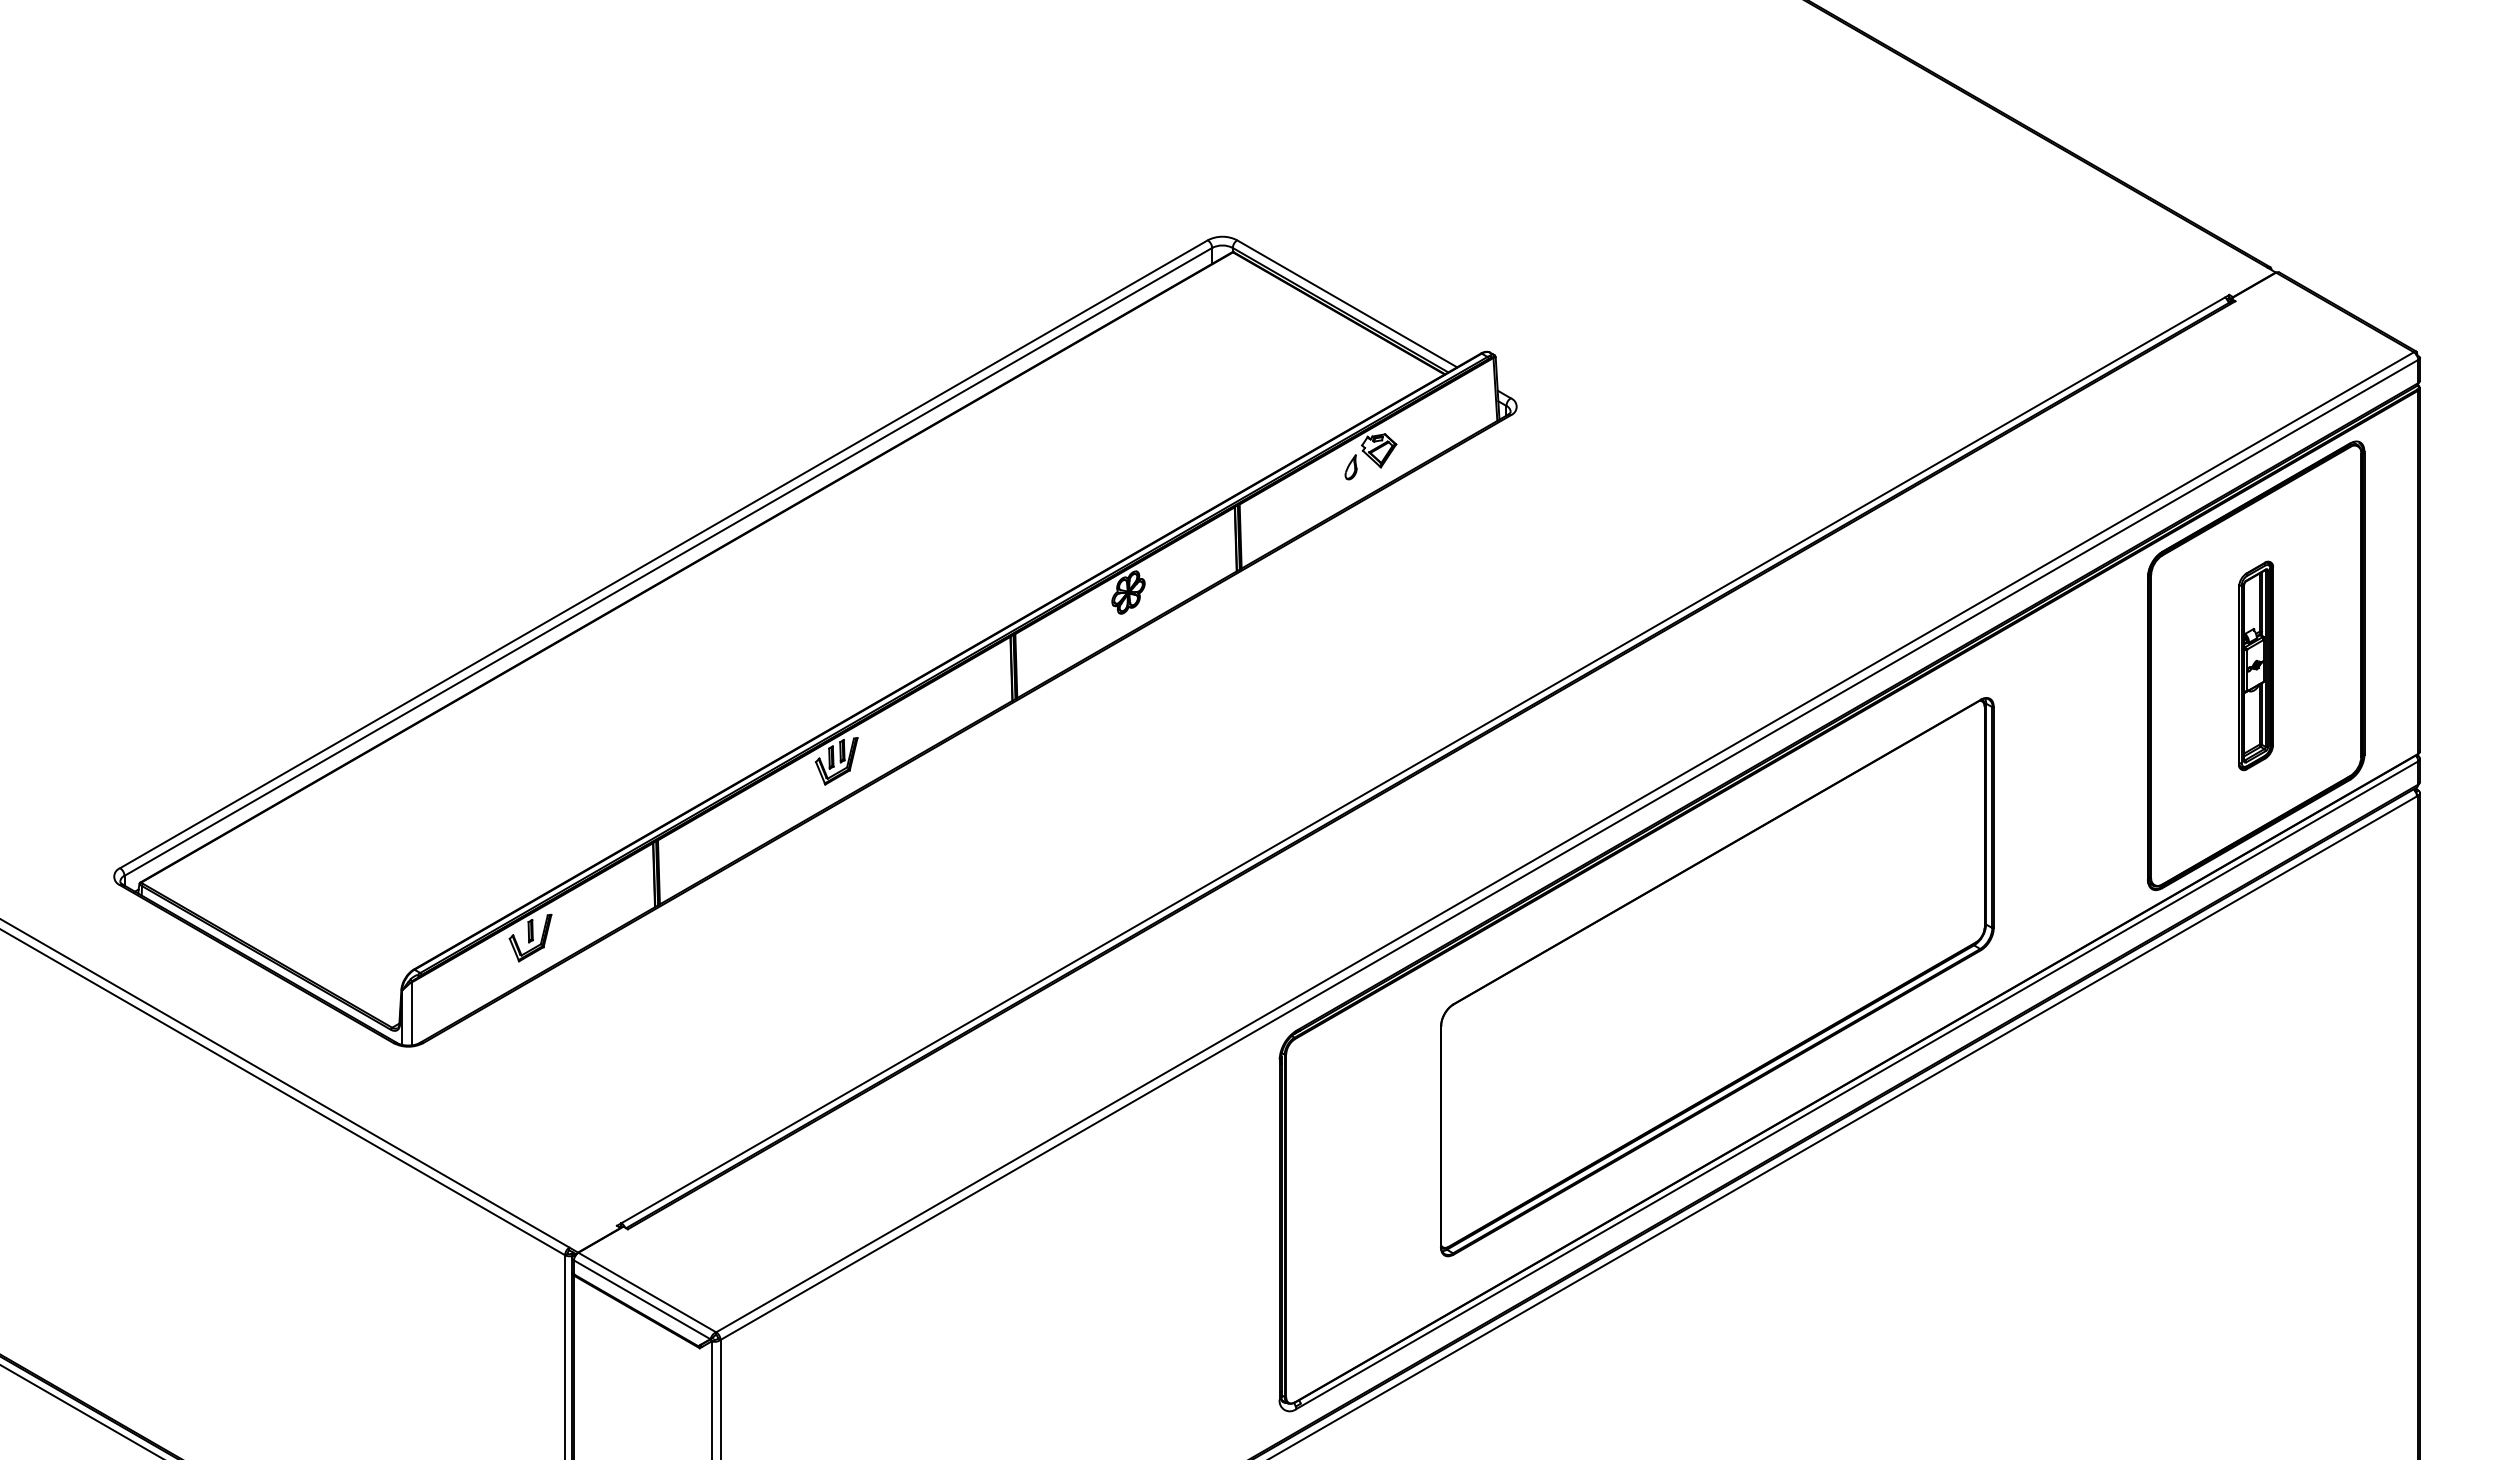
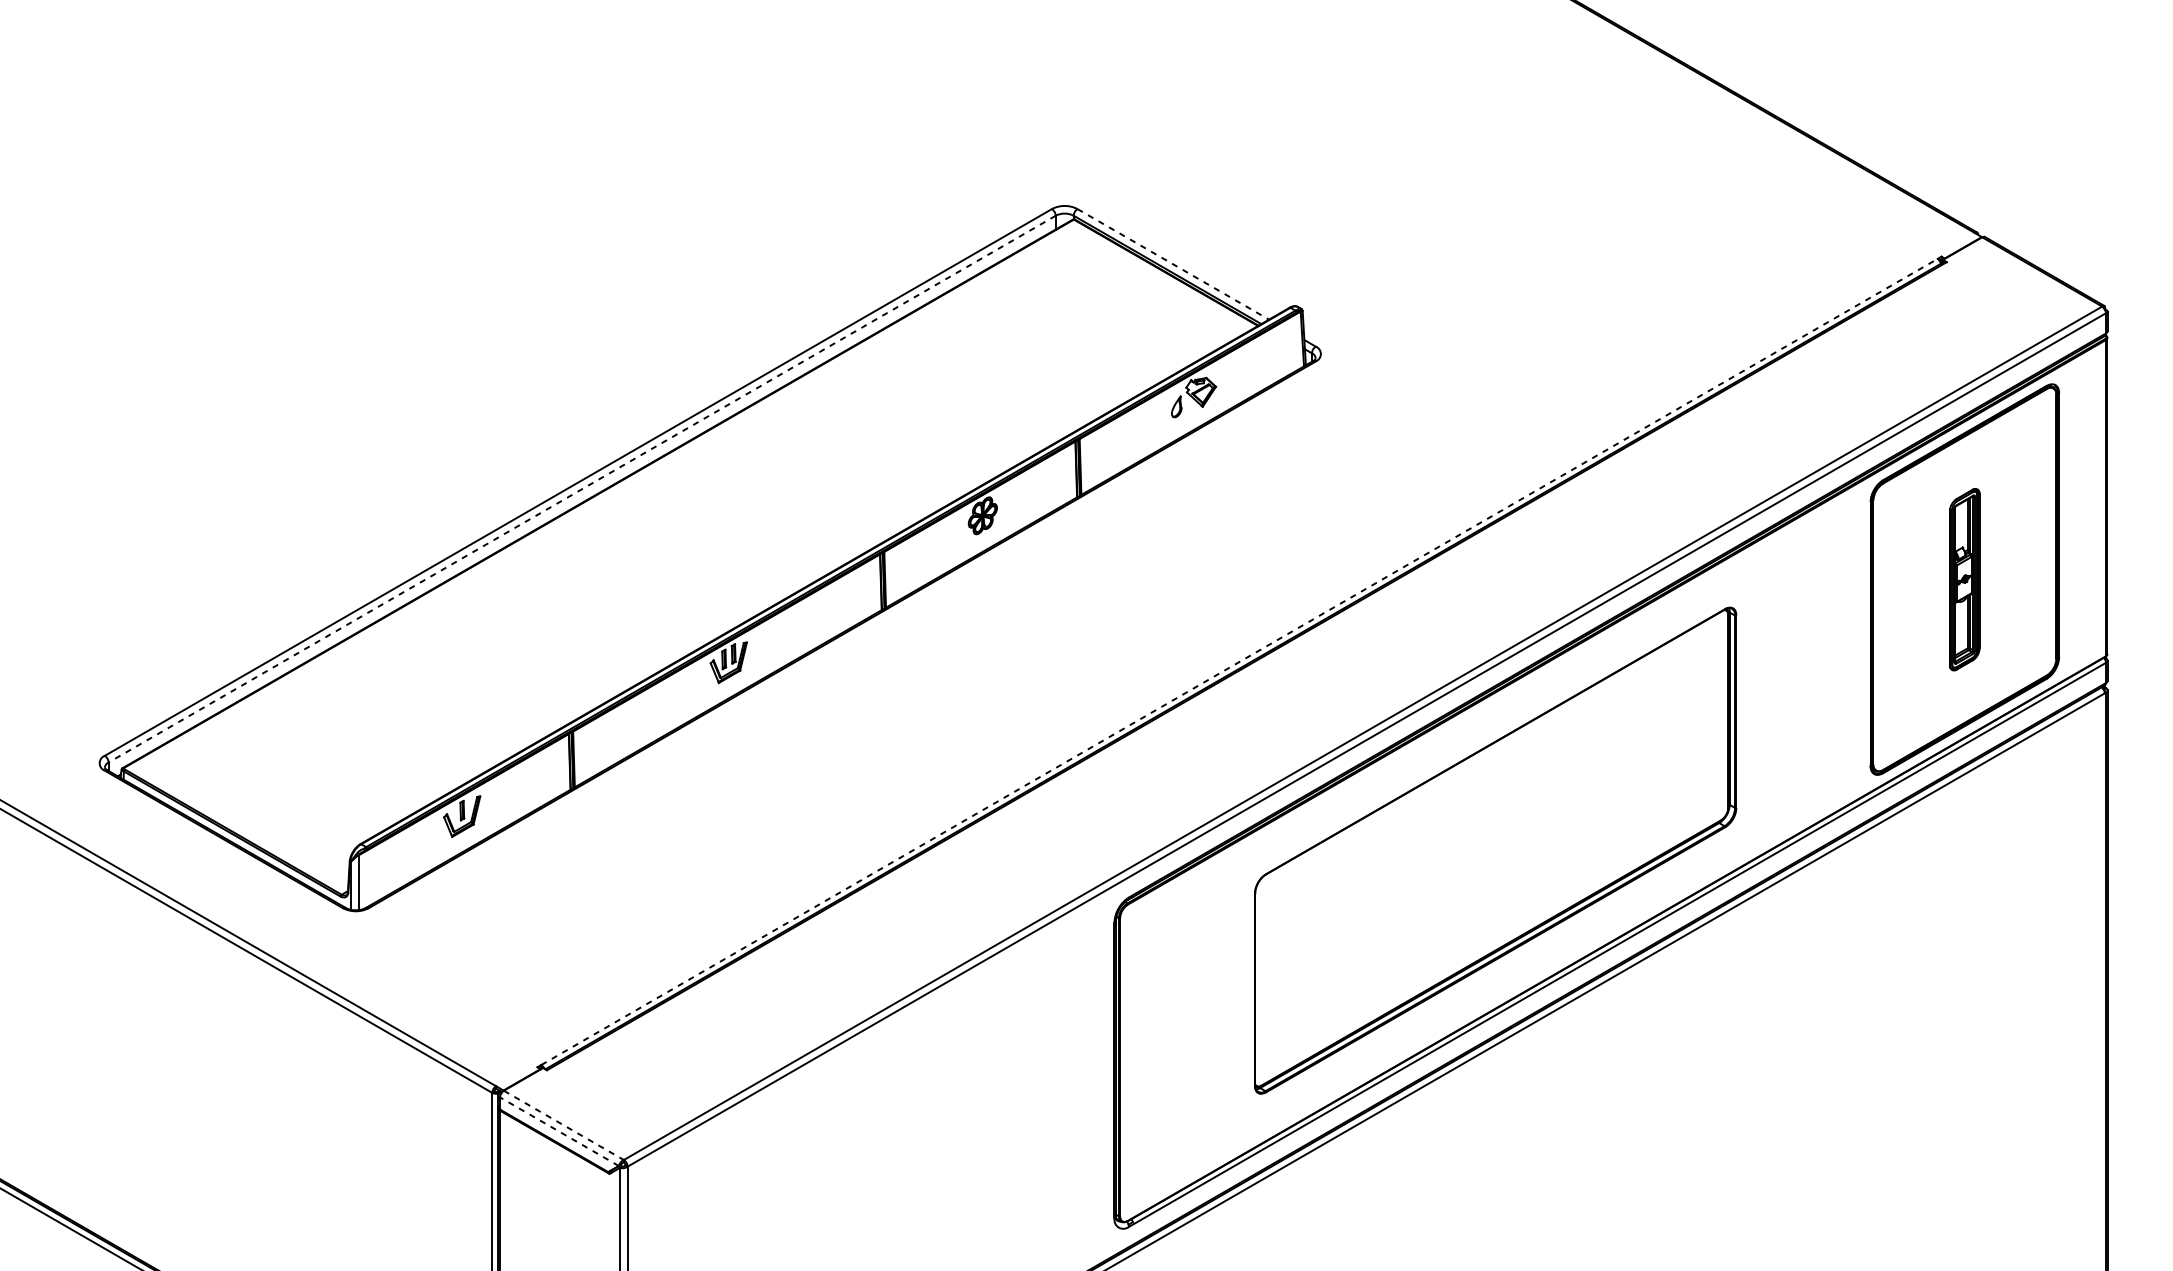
line: (1347, 303) -> (1173, 264), solid -> dashed
line: (668, 561) -> (582, 488), solid -> dashed
line: (1423, 760) -> (1239, 662), solid -> dashed
line: (647, 1292) -> (564, 1125), solid -> dashed
line: (642, 1299) -> (559, 1131), solid -> dashed

